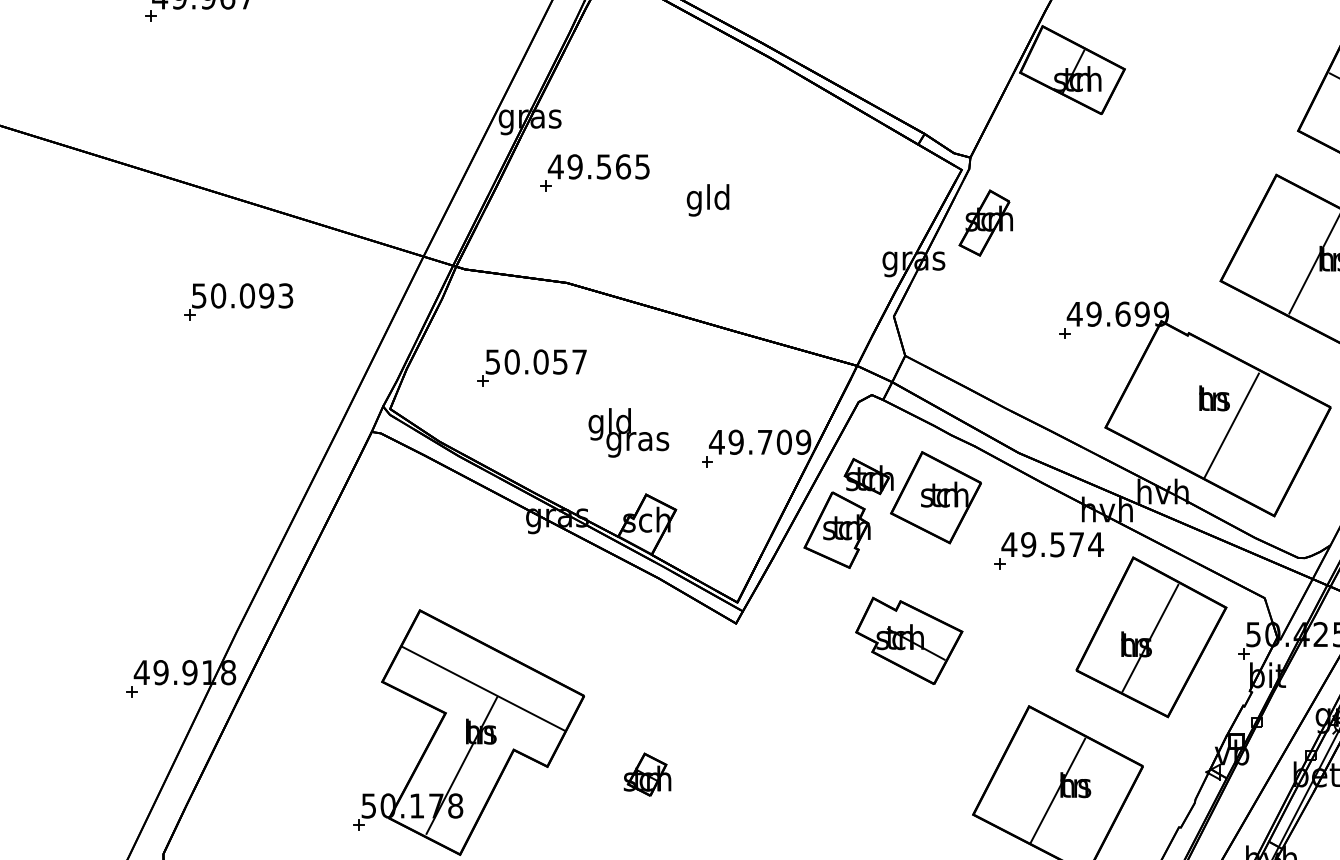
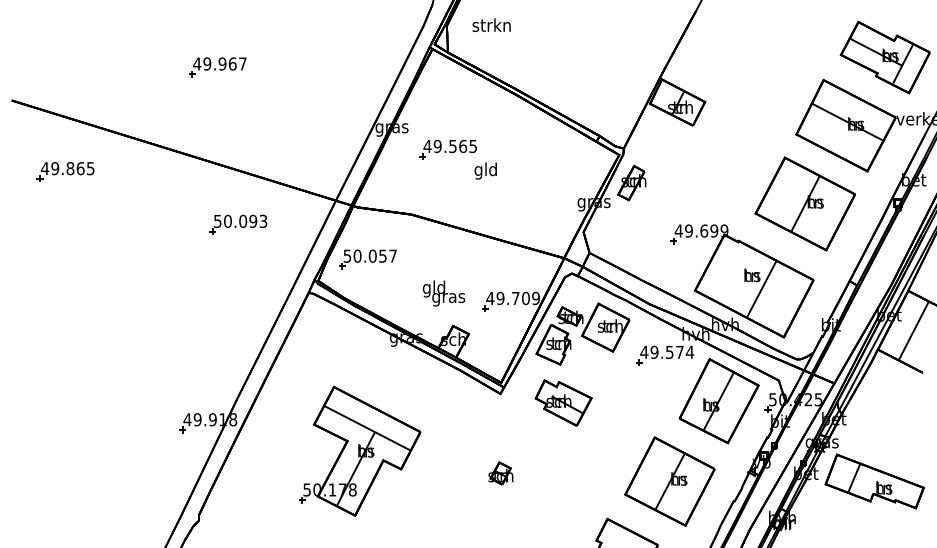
part: (593, 172) -> (447, 149), moved
part: (531, 368) -> (367, 259), moved
part: (908, 639) -> (563, 402), moved
part: (646, 774) -> (500, 473), moved

